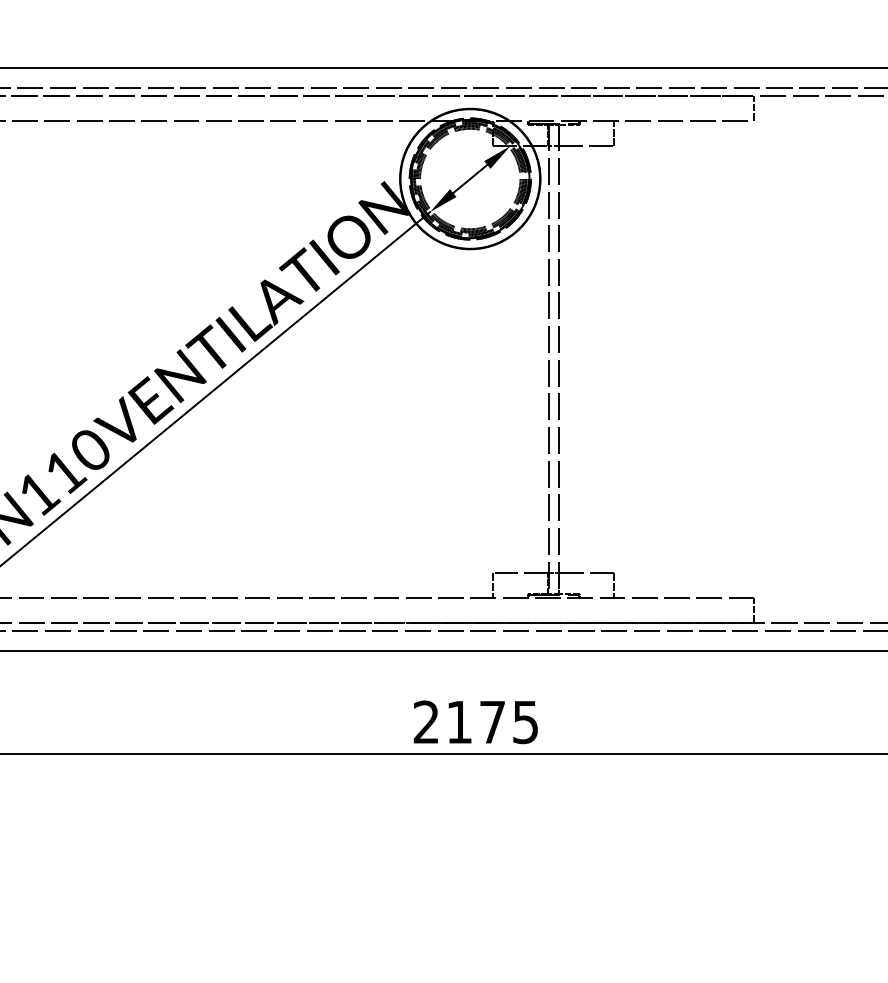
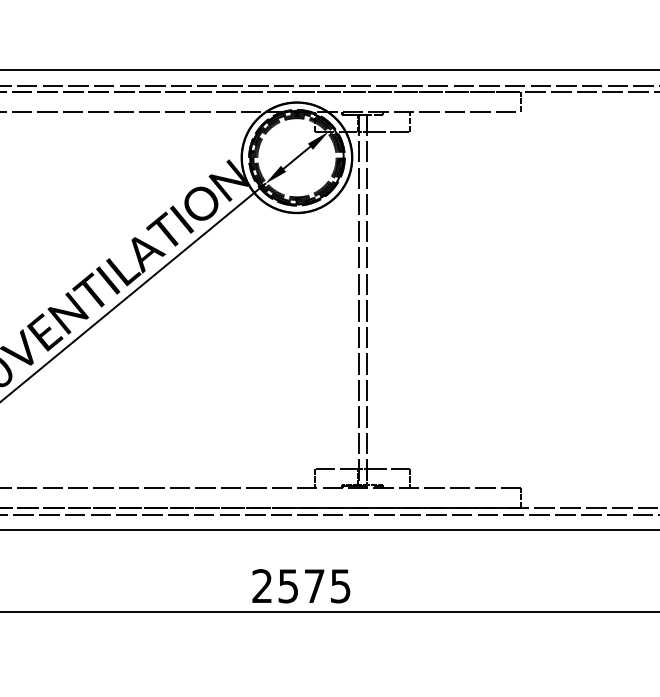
text: (459, 722) -> (288, 586), 2175 -> 2575

